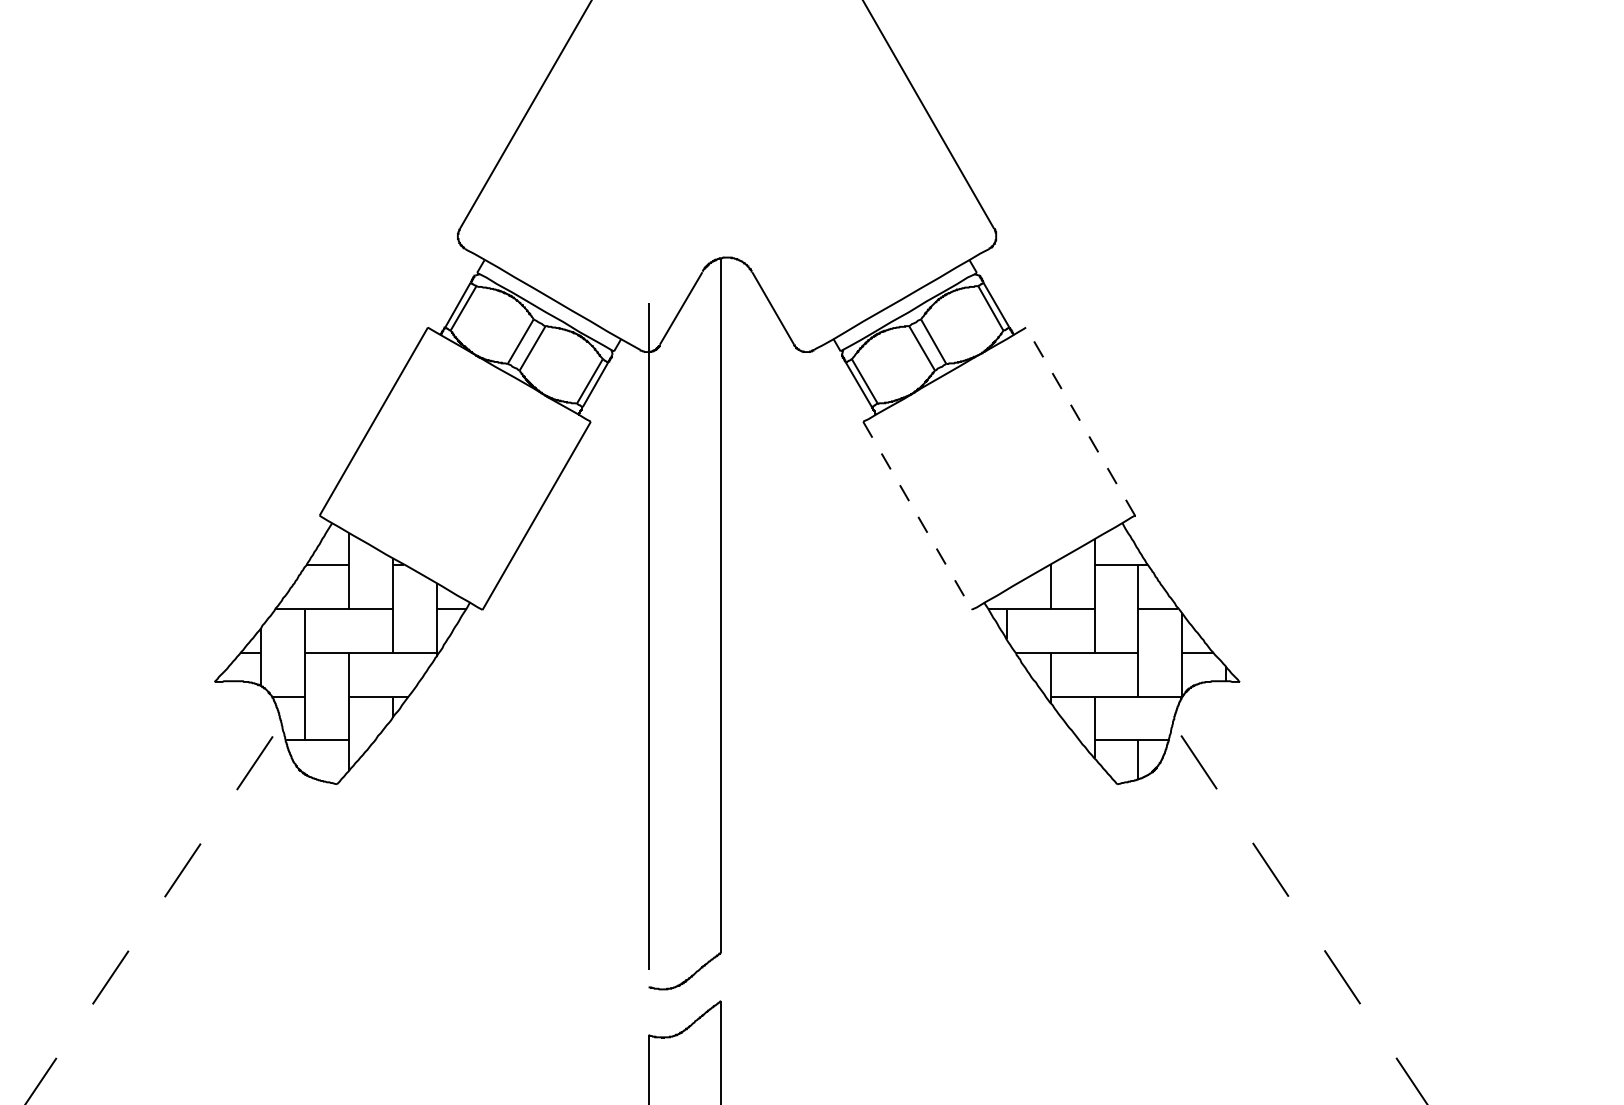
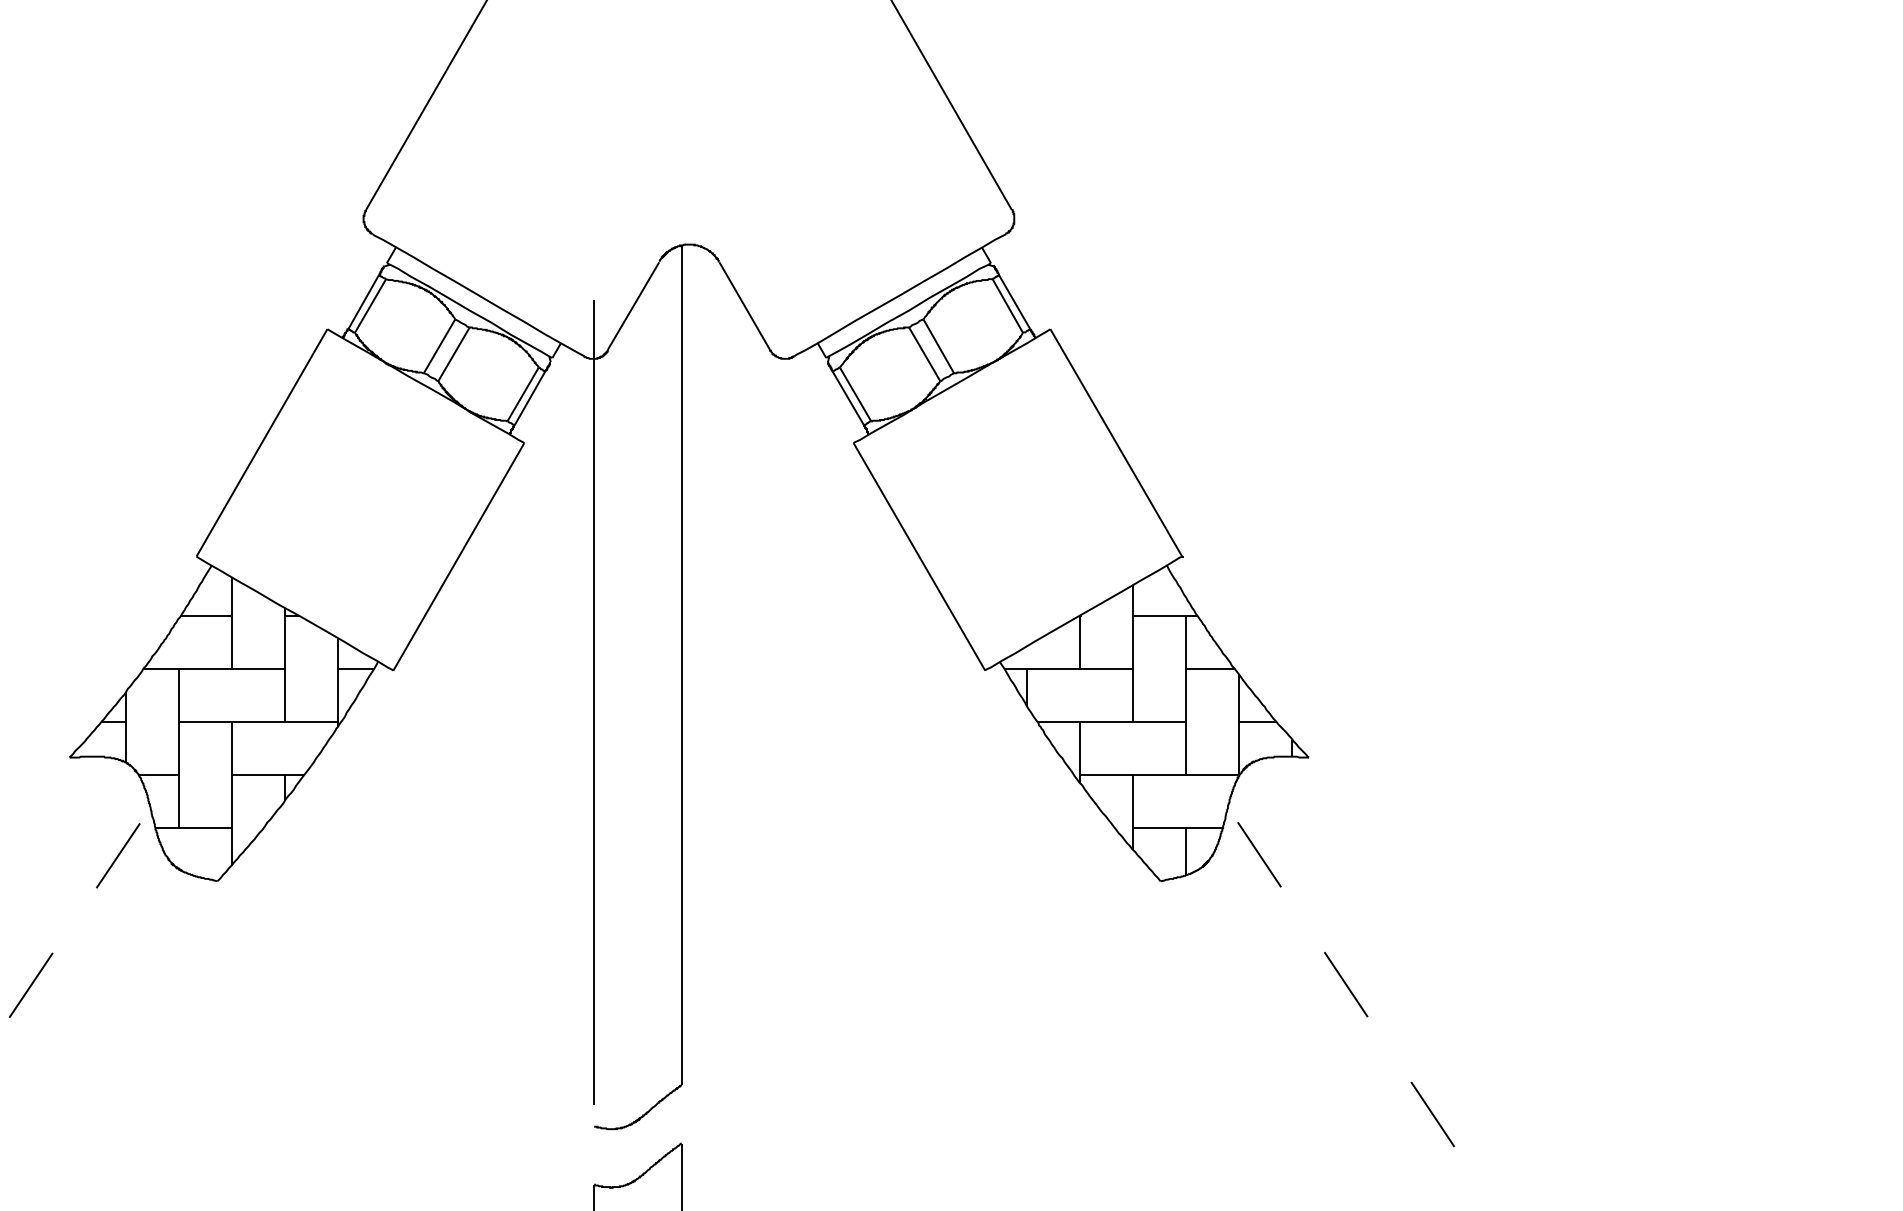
line: (1080, 421) -> (1116, 442), dashed -> solid
line: (917, 515) -> (919, 556), dashed -> solid

